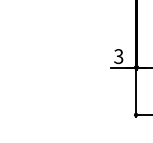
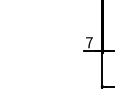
text: (118, 56) -> (89, 42), 3 -> 7

